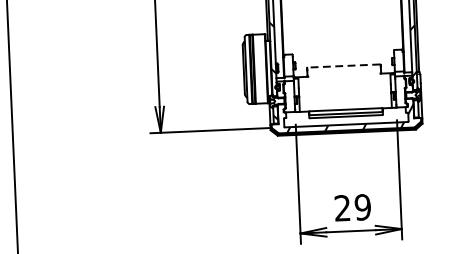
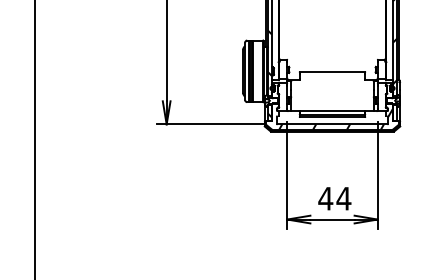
line: (343, 65) -> (332, 71), dashed -> solid
text: (352, 207) -> (334, 198), 29 -> 44

